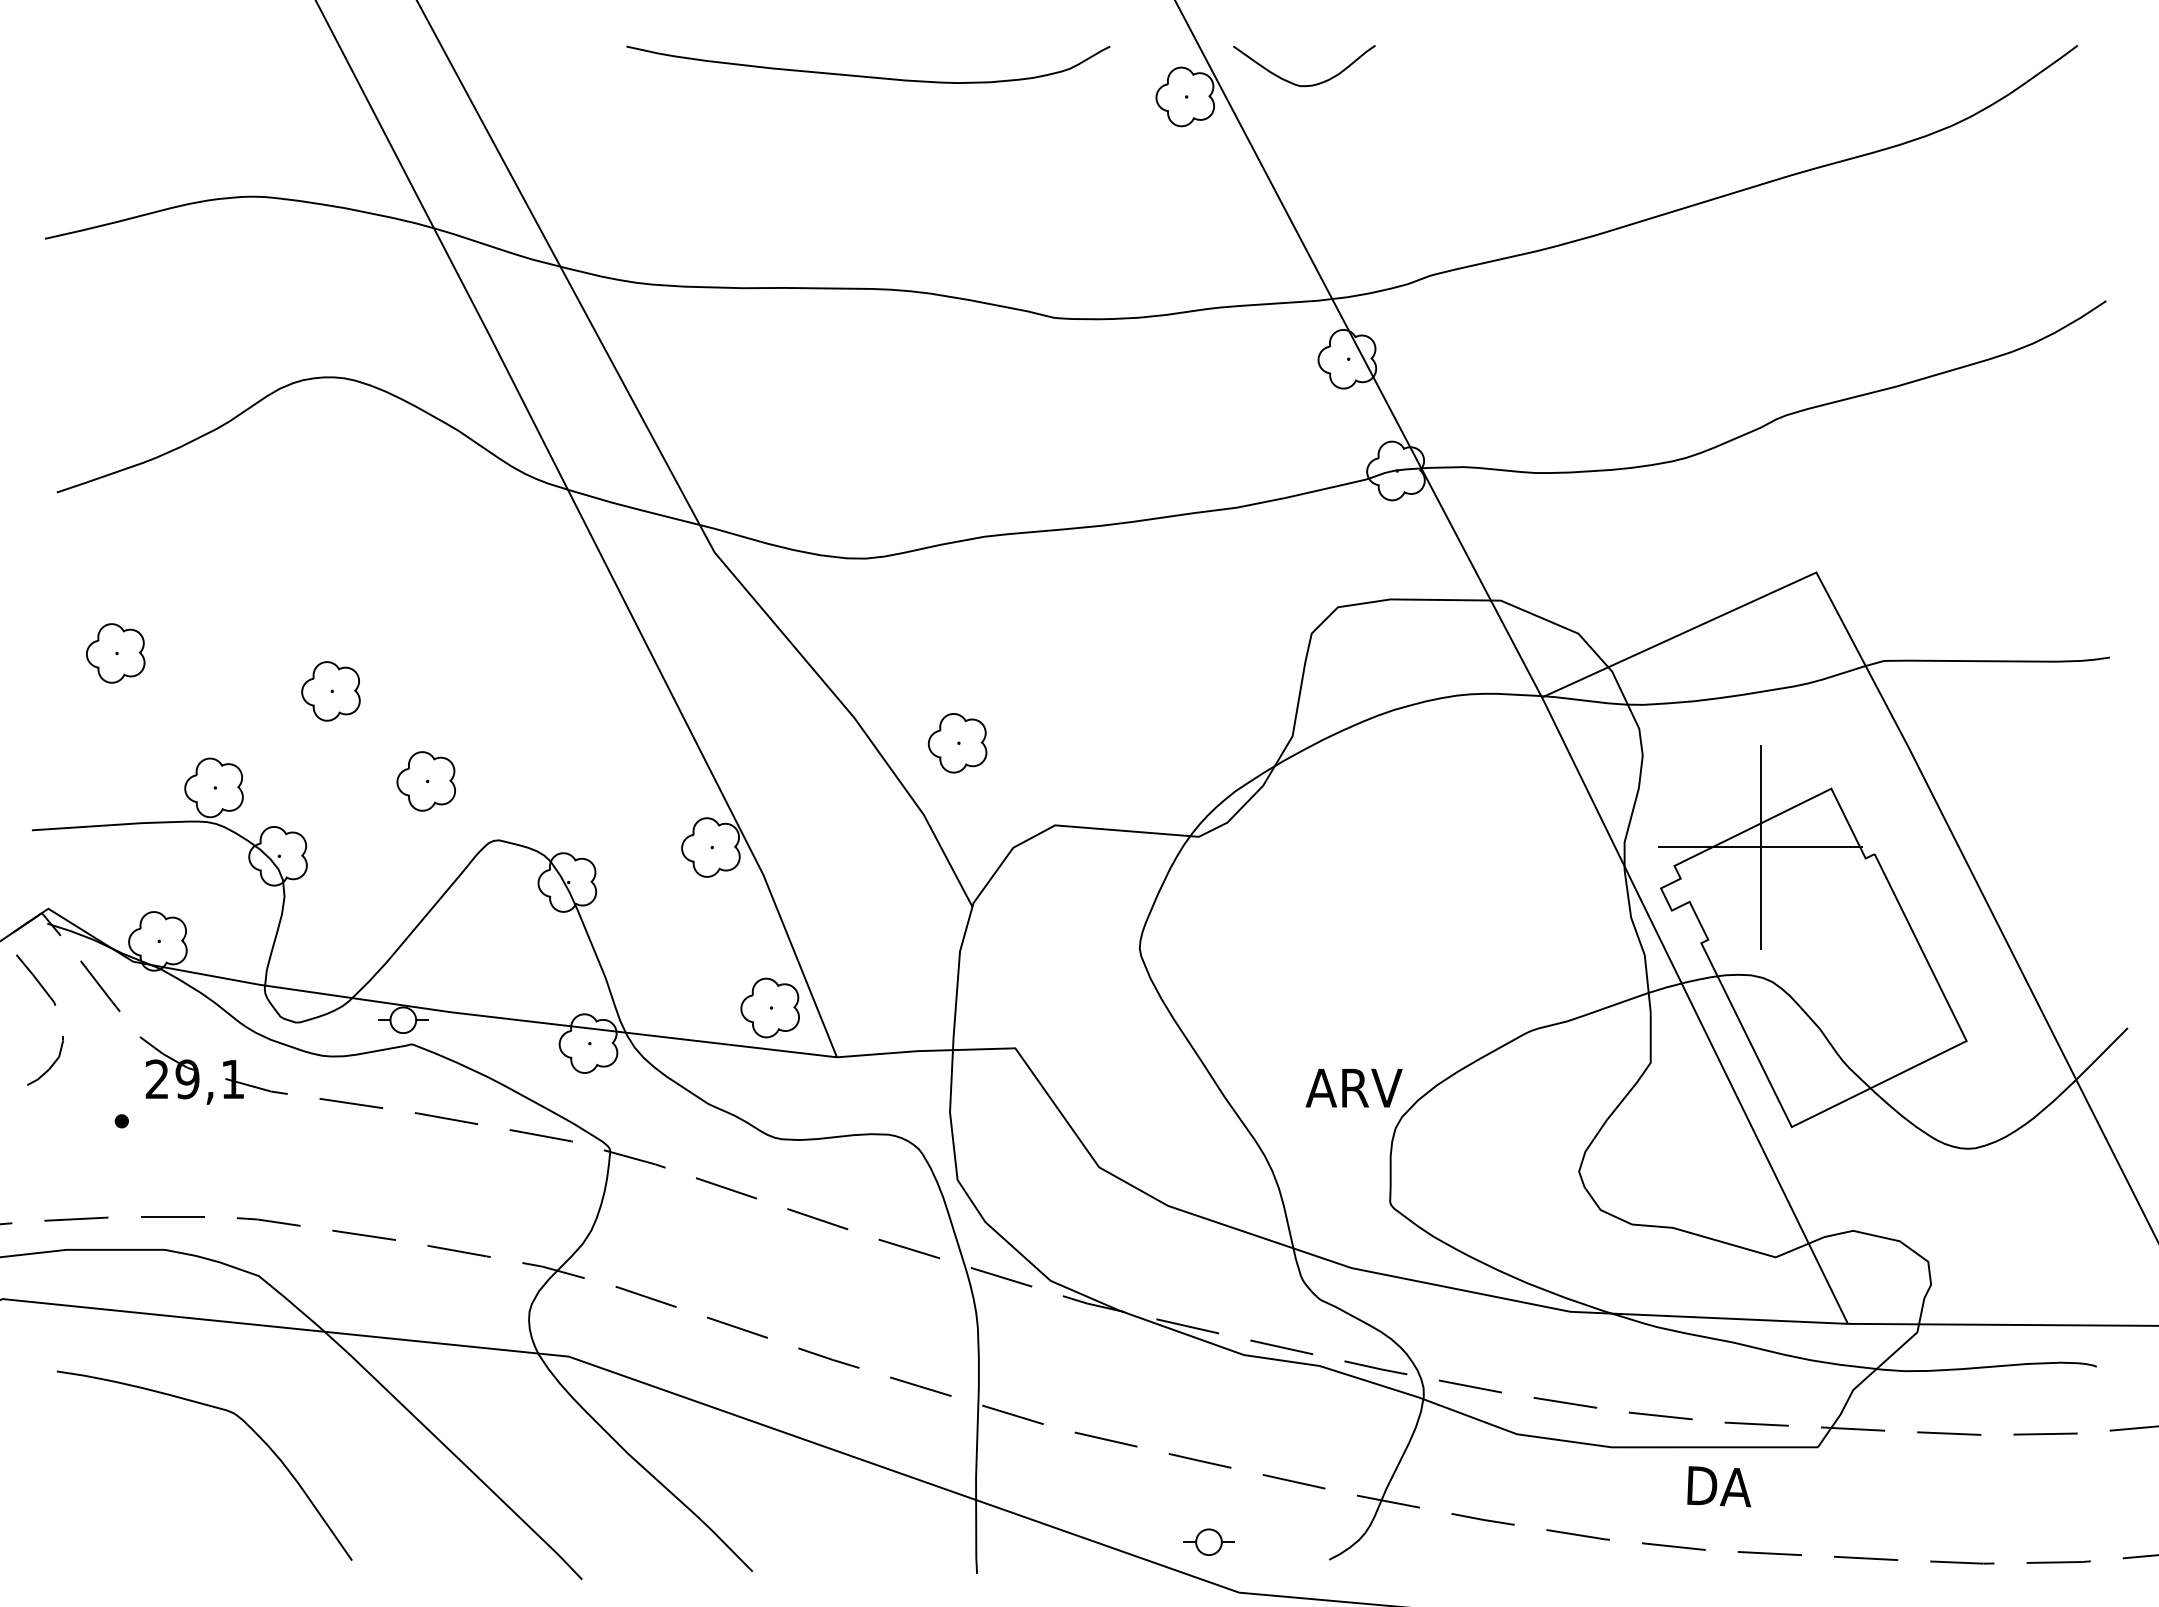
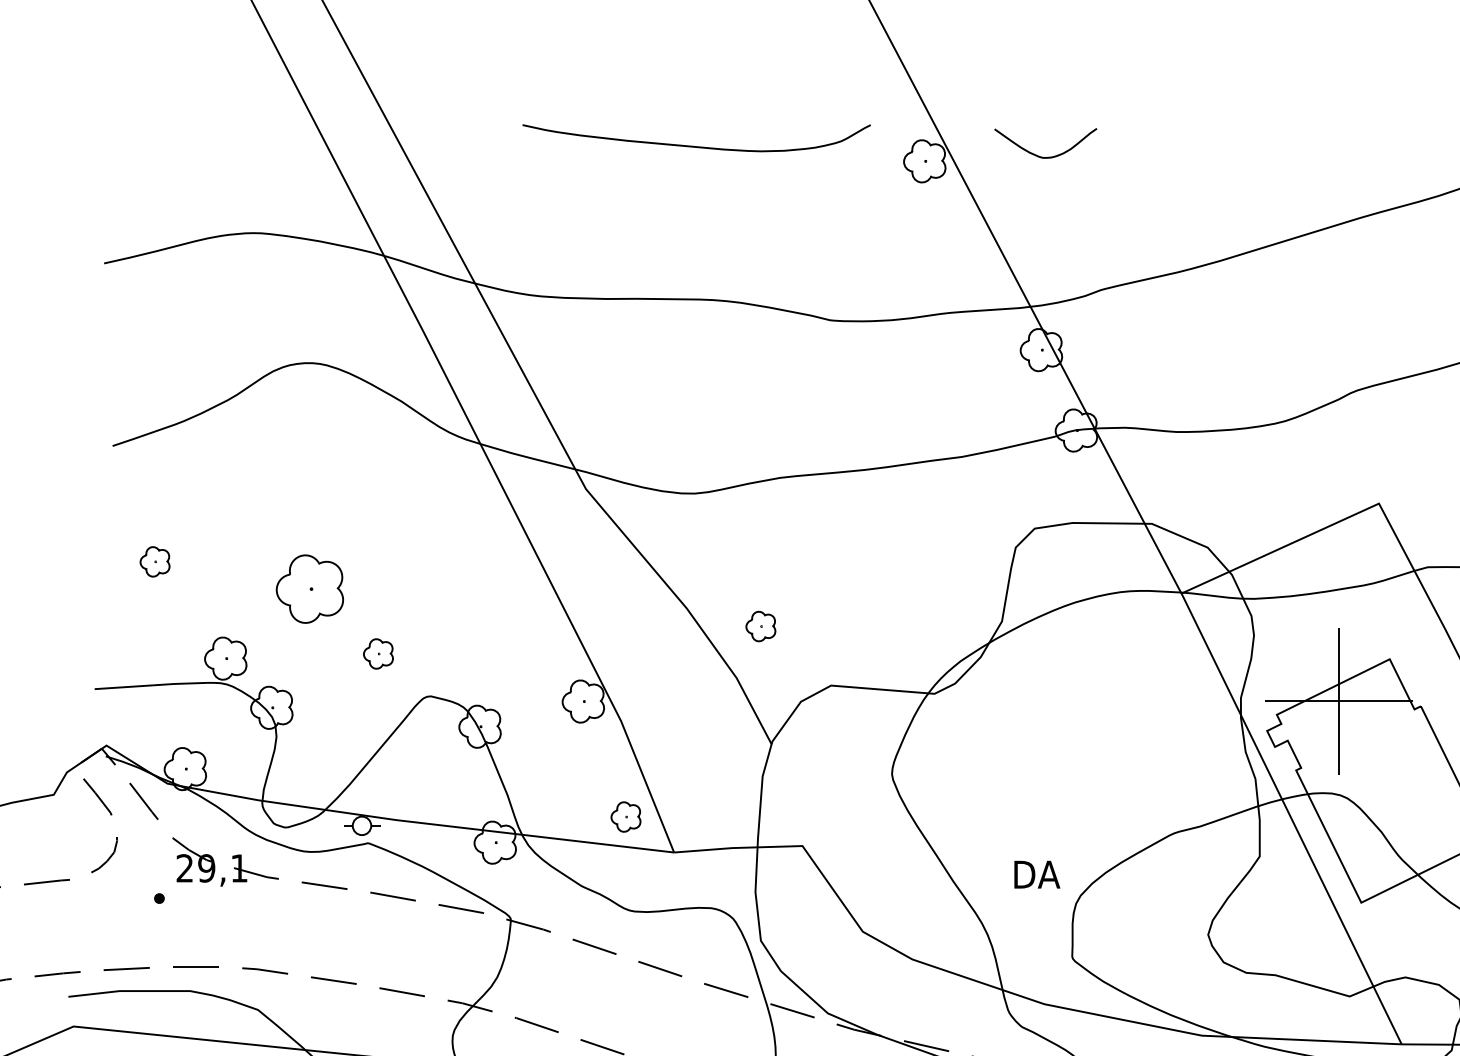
curve: (1298, 84) -> (1041, 156), moved
part: (115, 653) -> (154, 561), size x0.7
part: (330, 691) -> (309, 589), size x1.6
part: (957, 743) -> (760, 626), size x0.7
part: (425, 781) -> (377, 654), size x0.7
part: (769, 1007) -> (625, 816), size x0.7
text: (1353, 1087) -> (1045, 874), ARV -> DA

